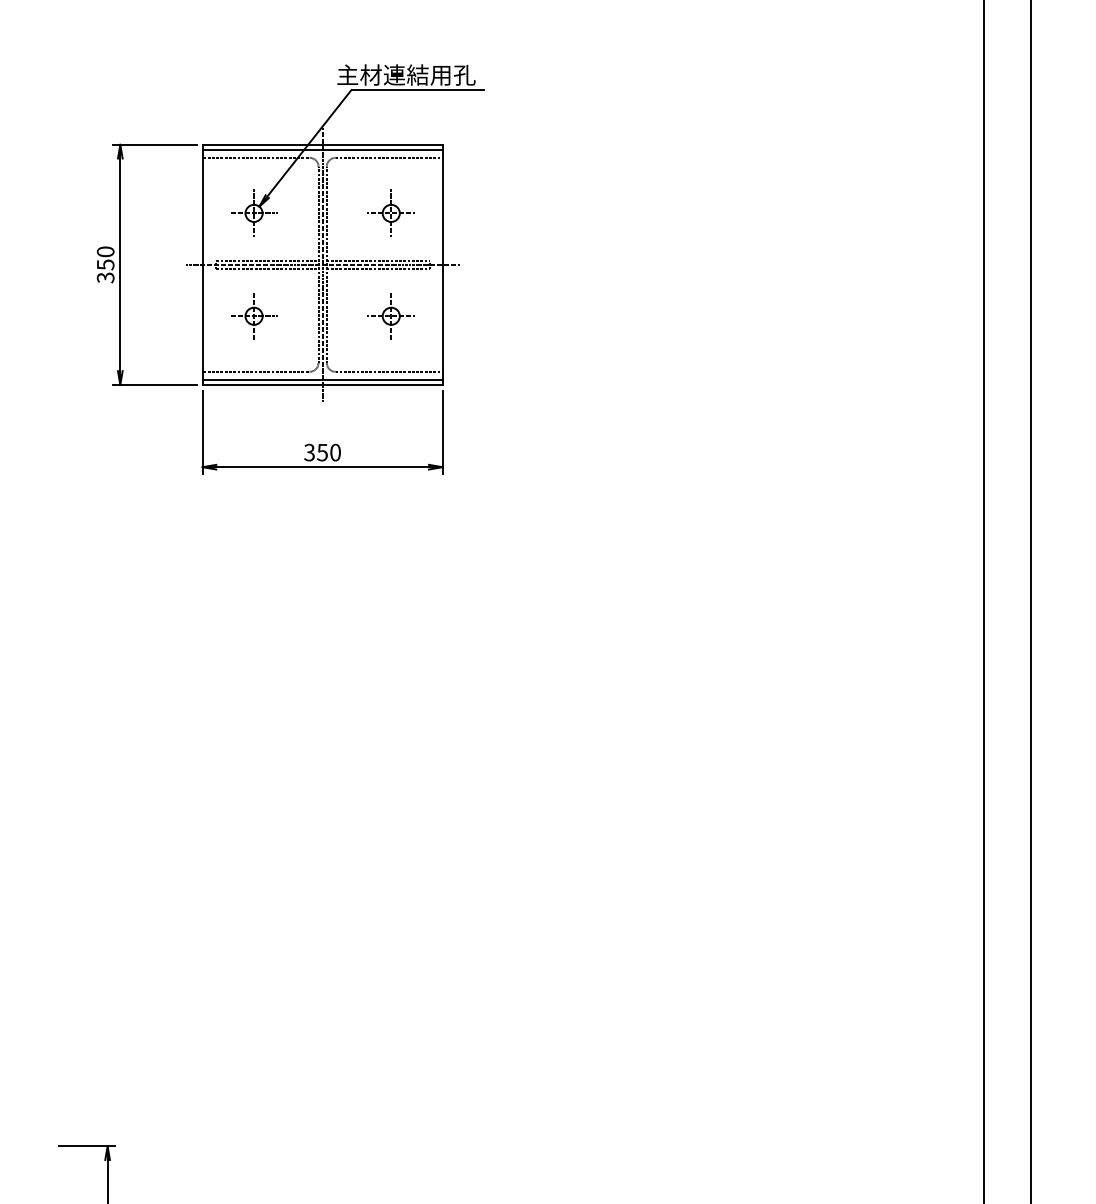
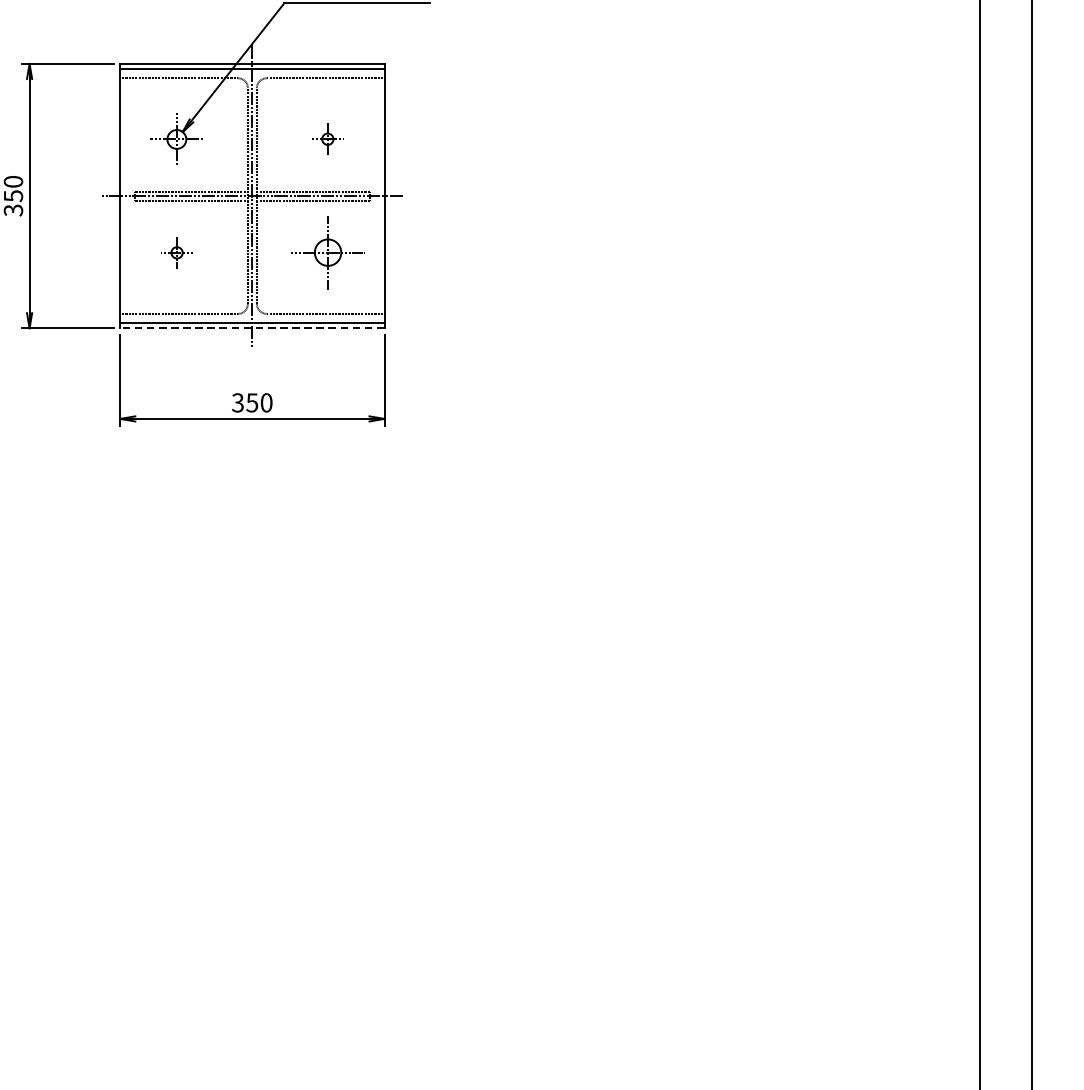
part: (390, 212) -> (327, 138), size x0.6
part: (254, 316) -> (177, 252), size x0.6
part: (390, 316) -> (327, 252), size x1.4
line: (322, 384) -> (252, 327), solid -> dashed

